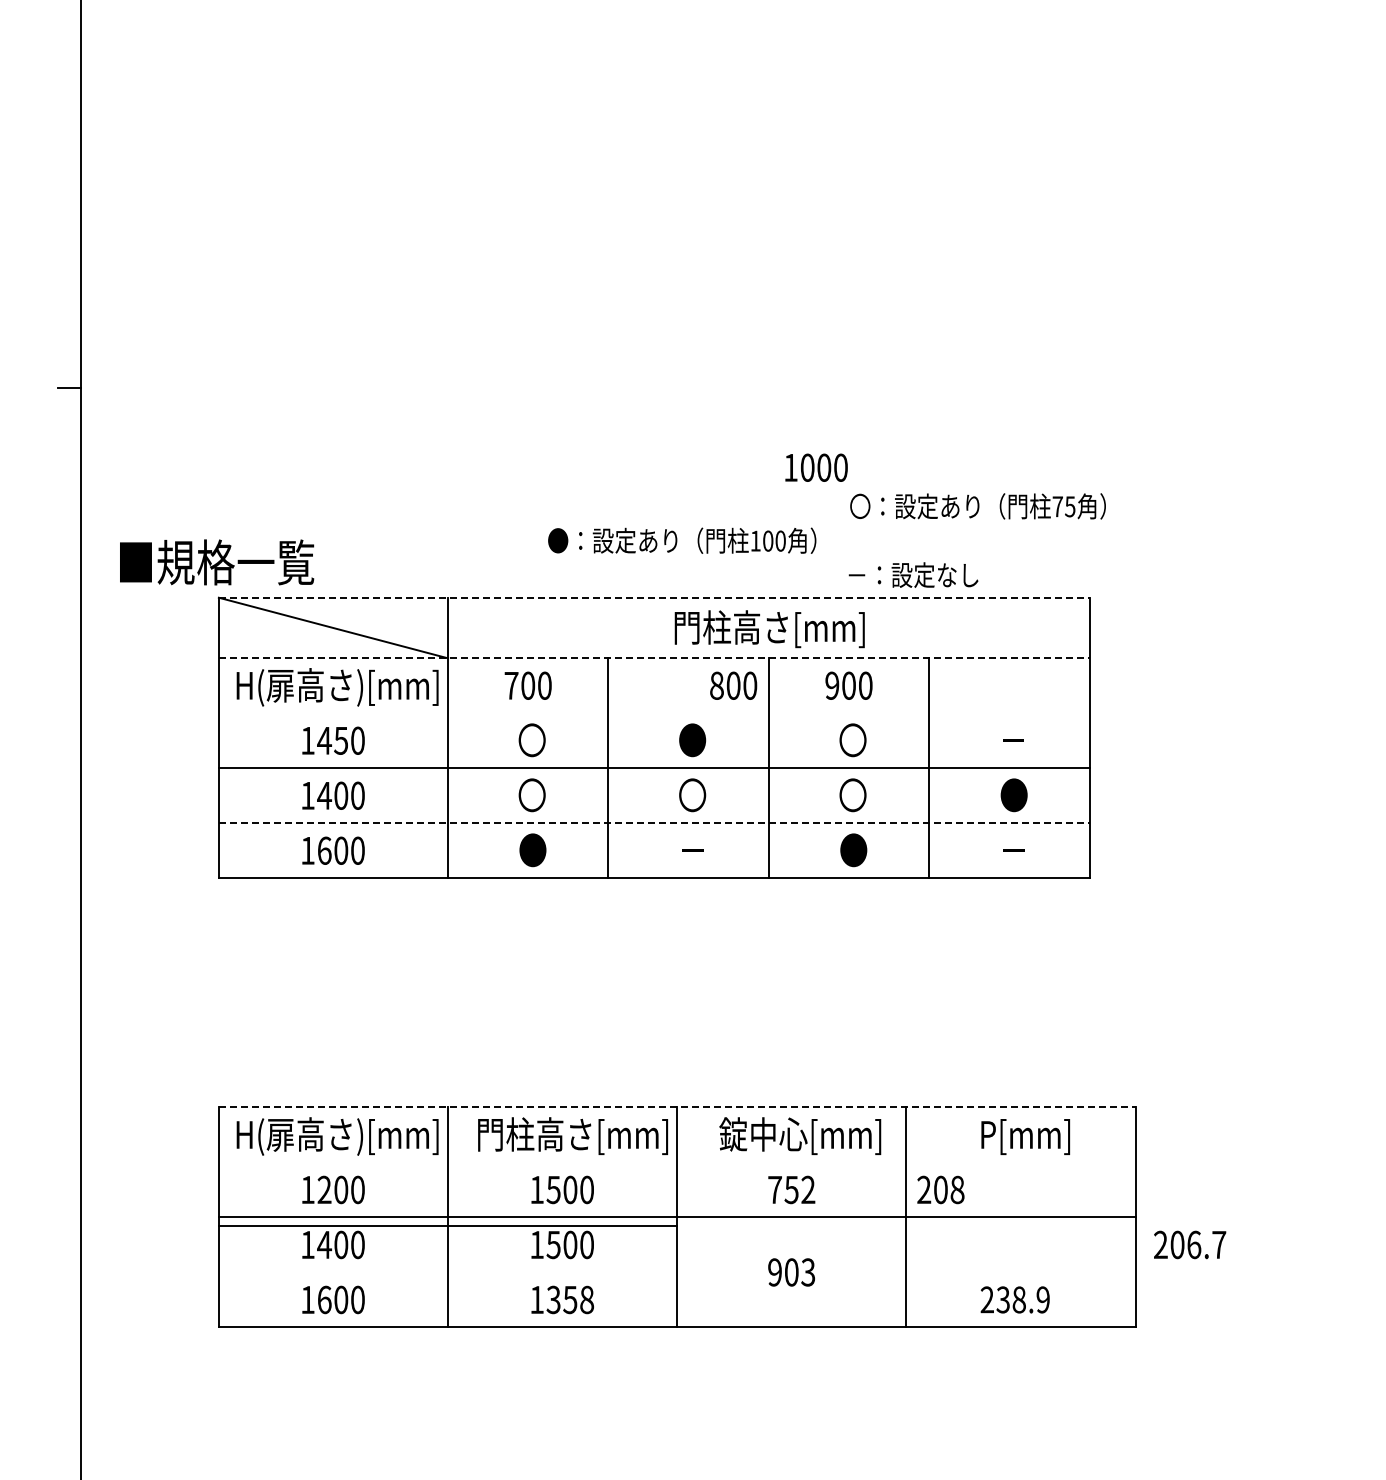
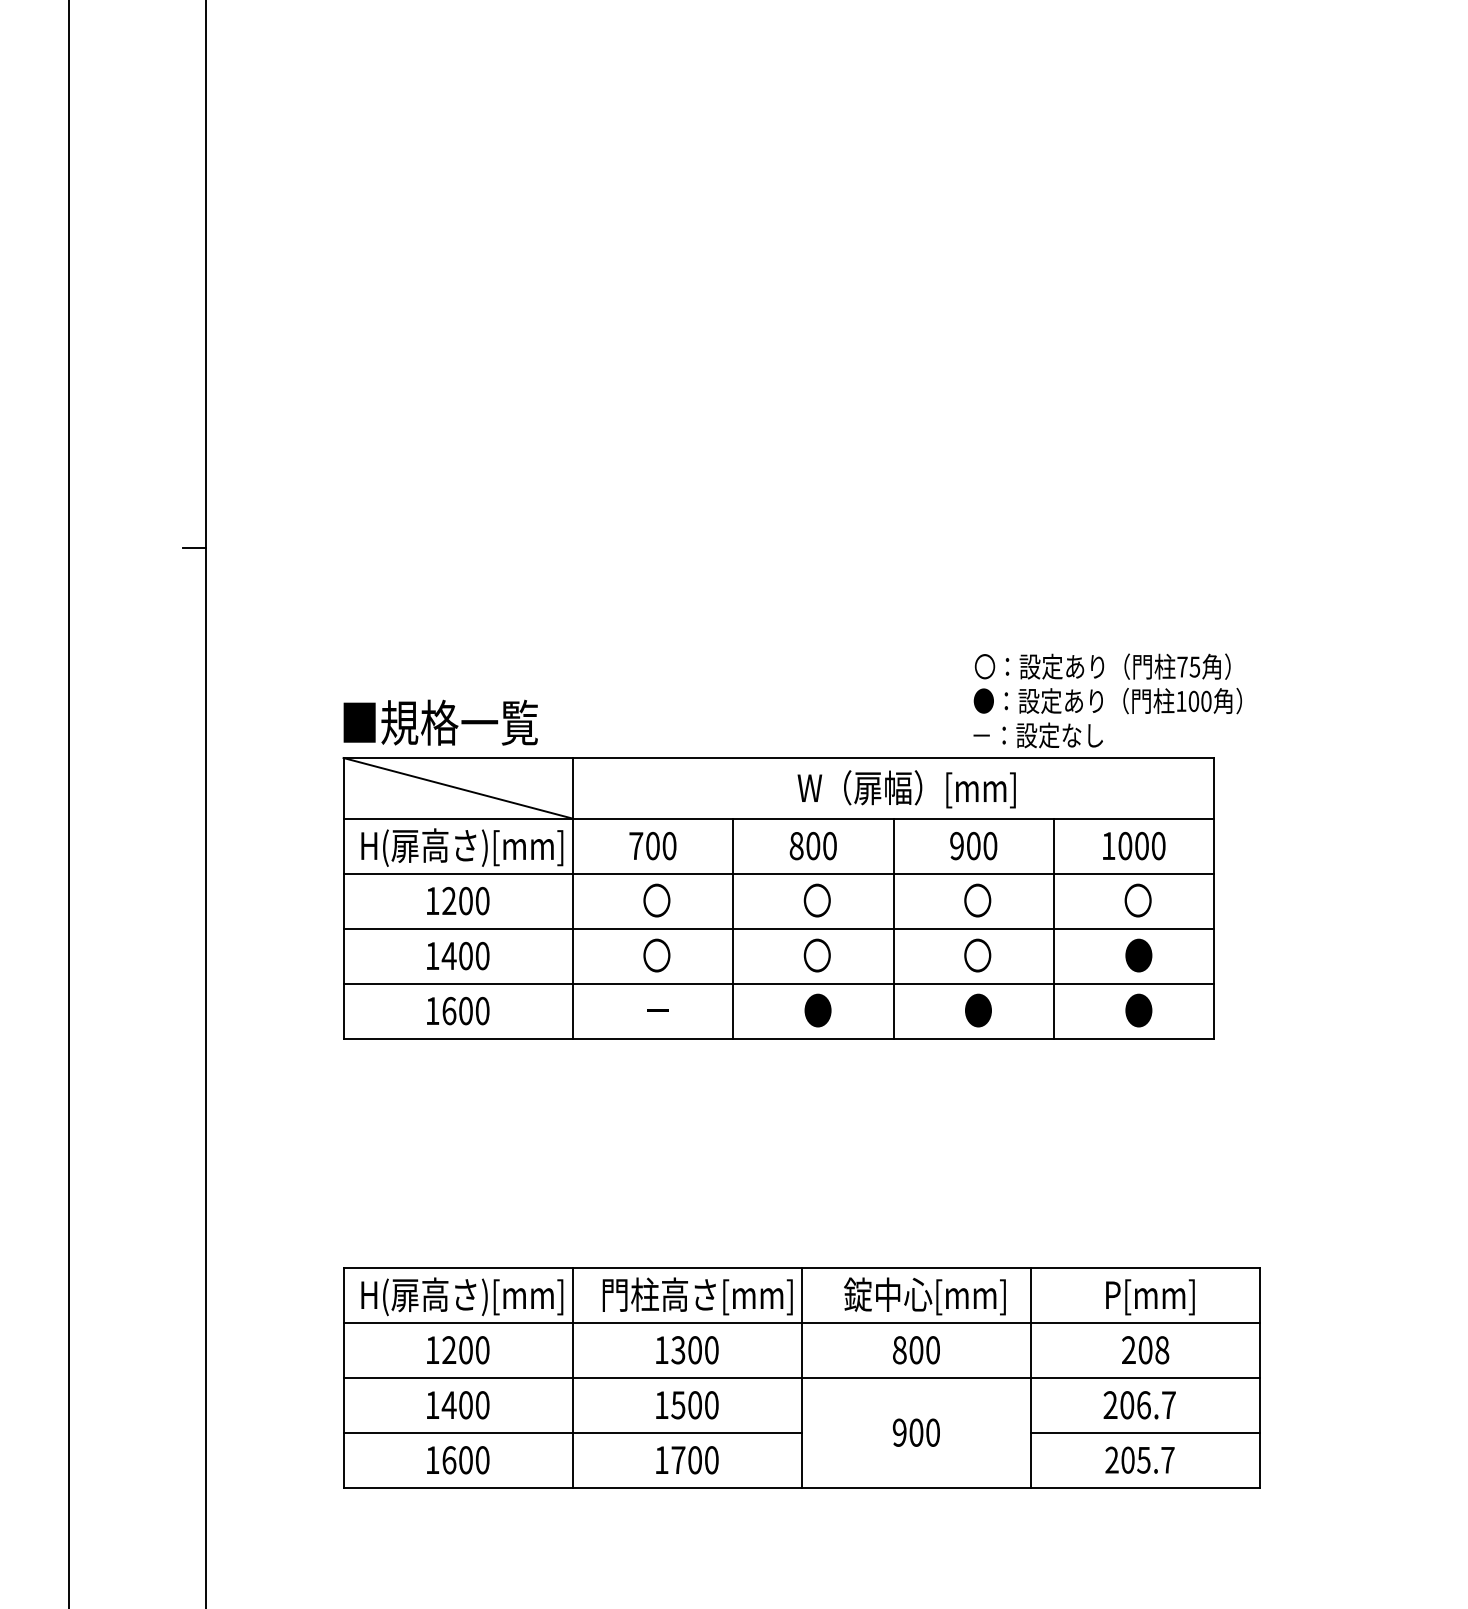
text: (816, 468) -> (1134, 846), moved
text: (681, 541) -> (1107, 701), moved
text: (216, 562) -> (440, 722), moved
line: (654, 598) -> (779, 758), dashed -> solid
text: (781, 629) -> (906, 789), 門柱高さ[mm] -> W（扉幅）[mm]
line: (654, 658) -> (779, 818), dashed -> solid
text: (732, 686) -> (812, 846), moved
line: (653, 713) -> (778, 873), added
text: (331, 740) -> (456, 900), 1450 -> 1200
text: (692, 740) -> (817, 900), ● -> 〇
text: (1012, 740) -> (1137, 900), － -> 〇
line: (654, 823) -> (779, 983), dashed -> solid
text: (532, 850) -> (657, 1010), ● -> －
text: (692, 850) -> (817, 1010), － -> ●
text: (1013, 850) -> (1138, 1010), － -> ●
line: (677, 1107) -> (802, 1267), dashed -> solid
line: (676, 1162) -> (801, 1322), added
text: (553, 1189) -> (678, 1349), 1500 -> 1300
text: (791, 1190) -> (916, 1350), 752 -> 800
text: (940, 1190) -> (1145, 1350), moved
line: (447, 1226) -> (572, 1432), moved
text: (1189, 1245) -> (1139, 1405), moved
text: (807, 1272) -> (932, 1432), 903 -> 900
line: (1020, 1272) -> (1145, 1432), added
text: (1022, 1299) -> (1147, 1459), 238.9 -> 205.7
text: (569, 1300) -> (694, 1460), 1358 -> 1700

